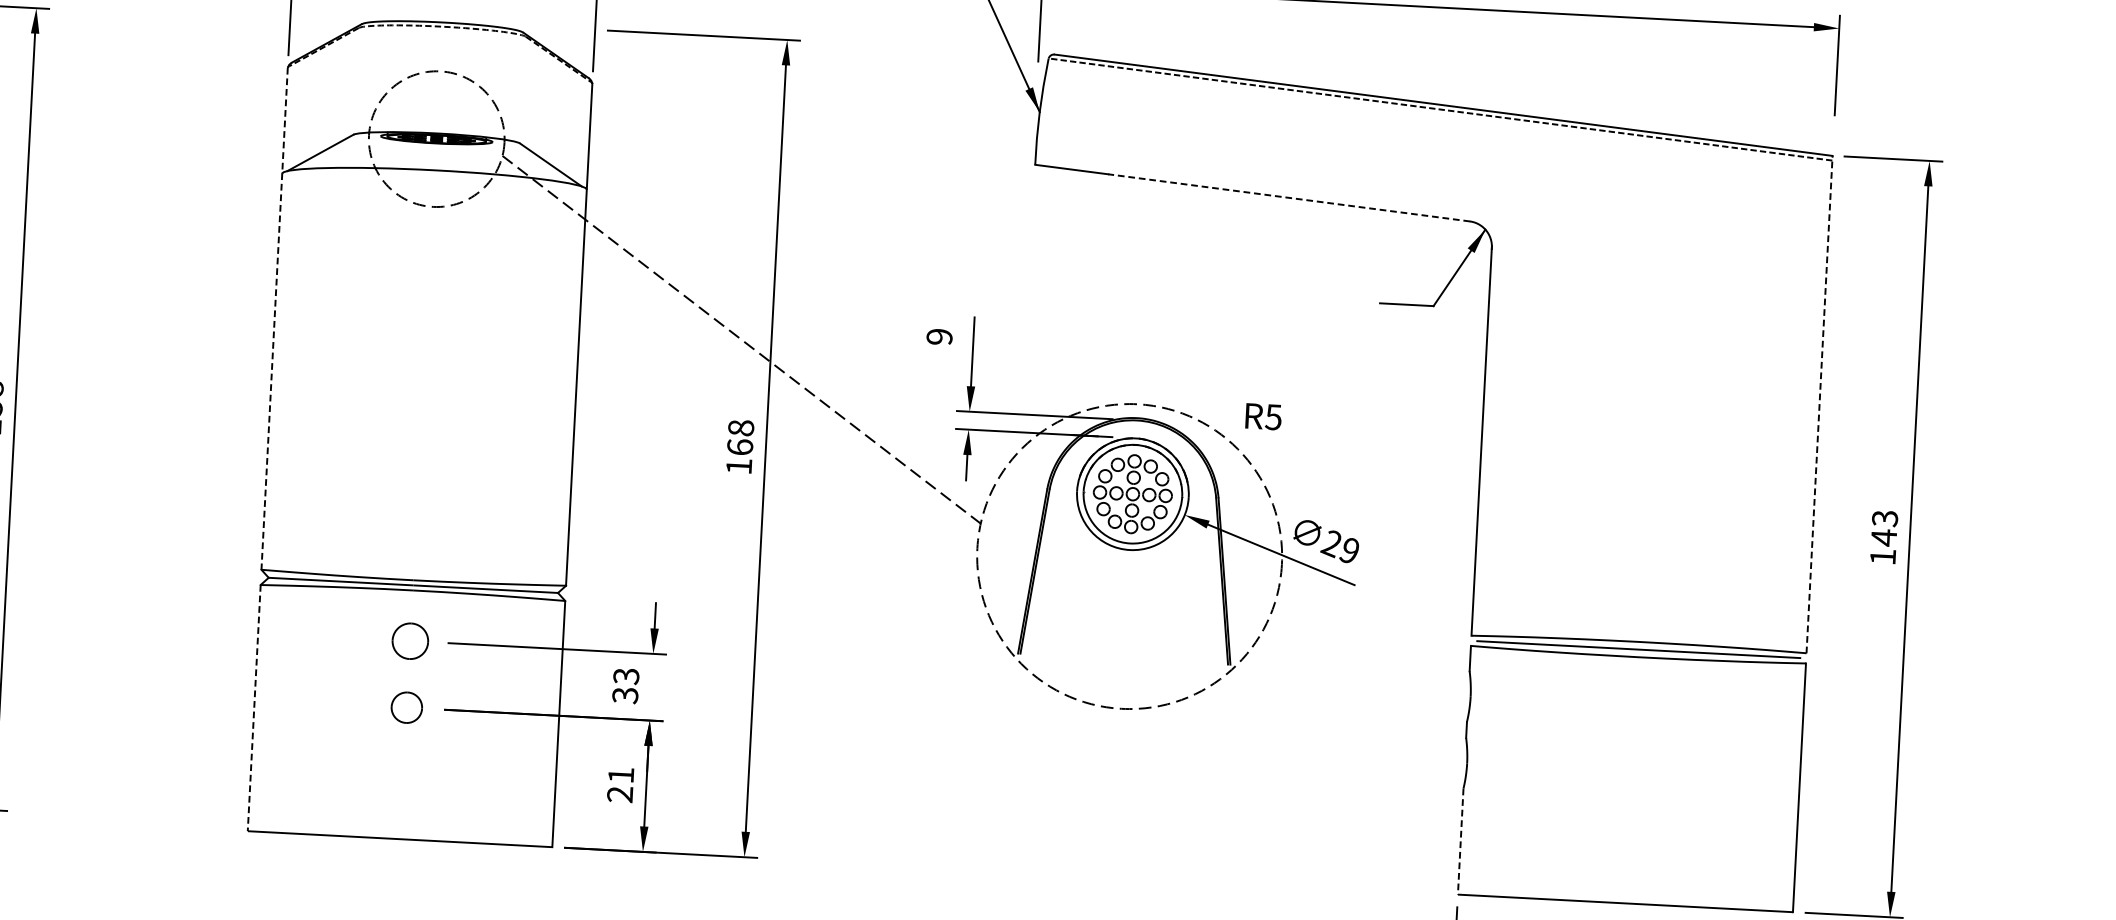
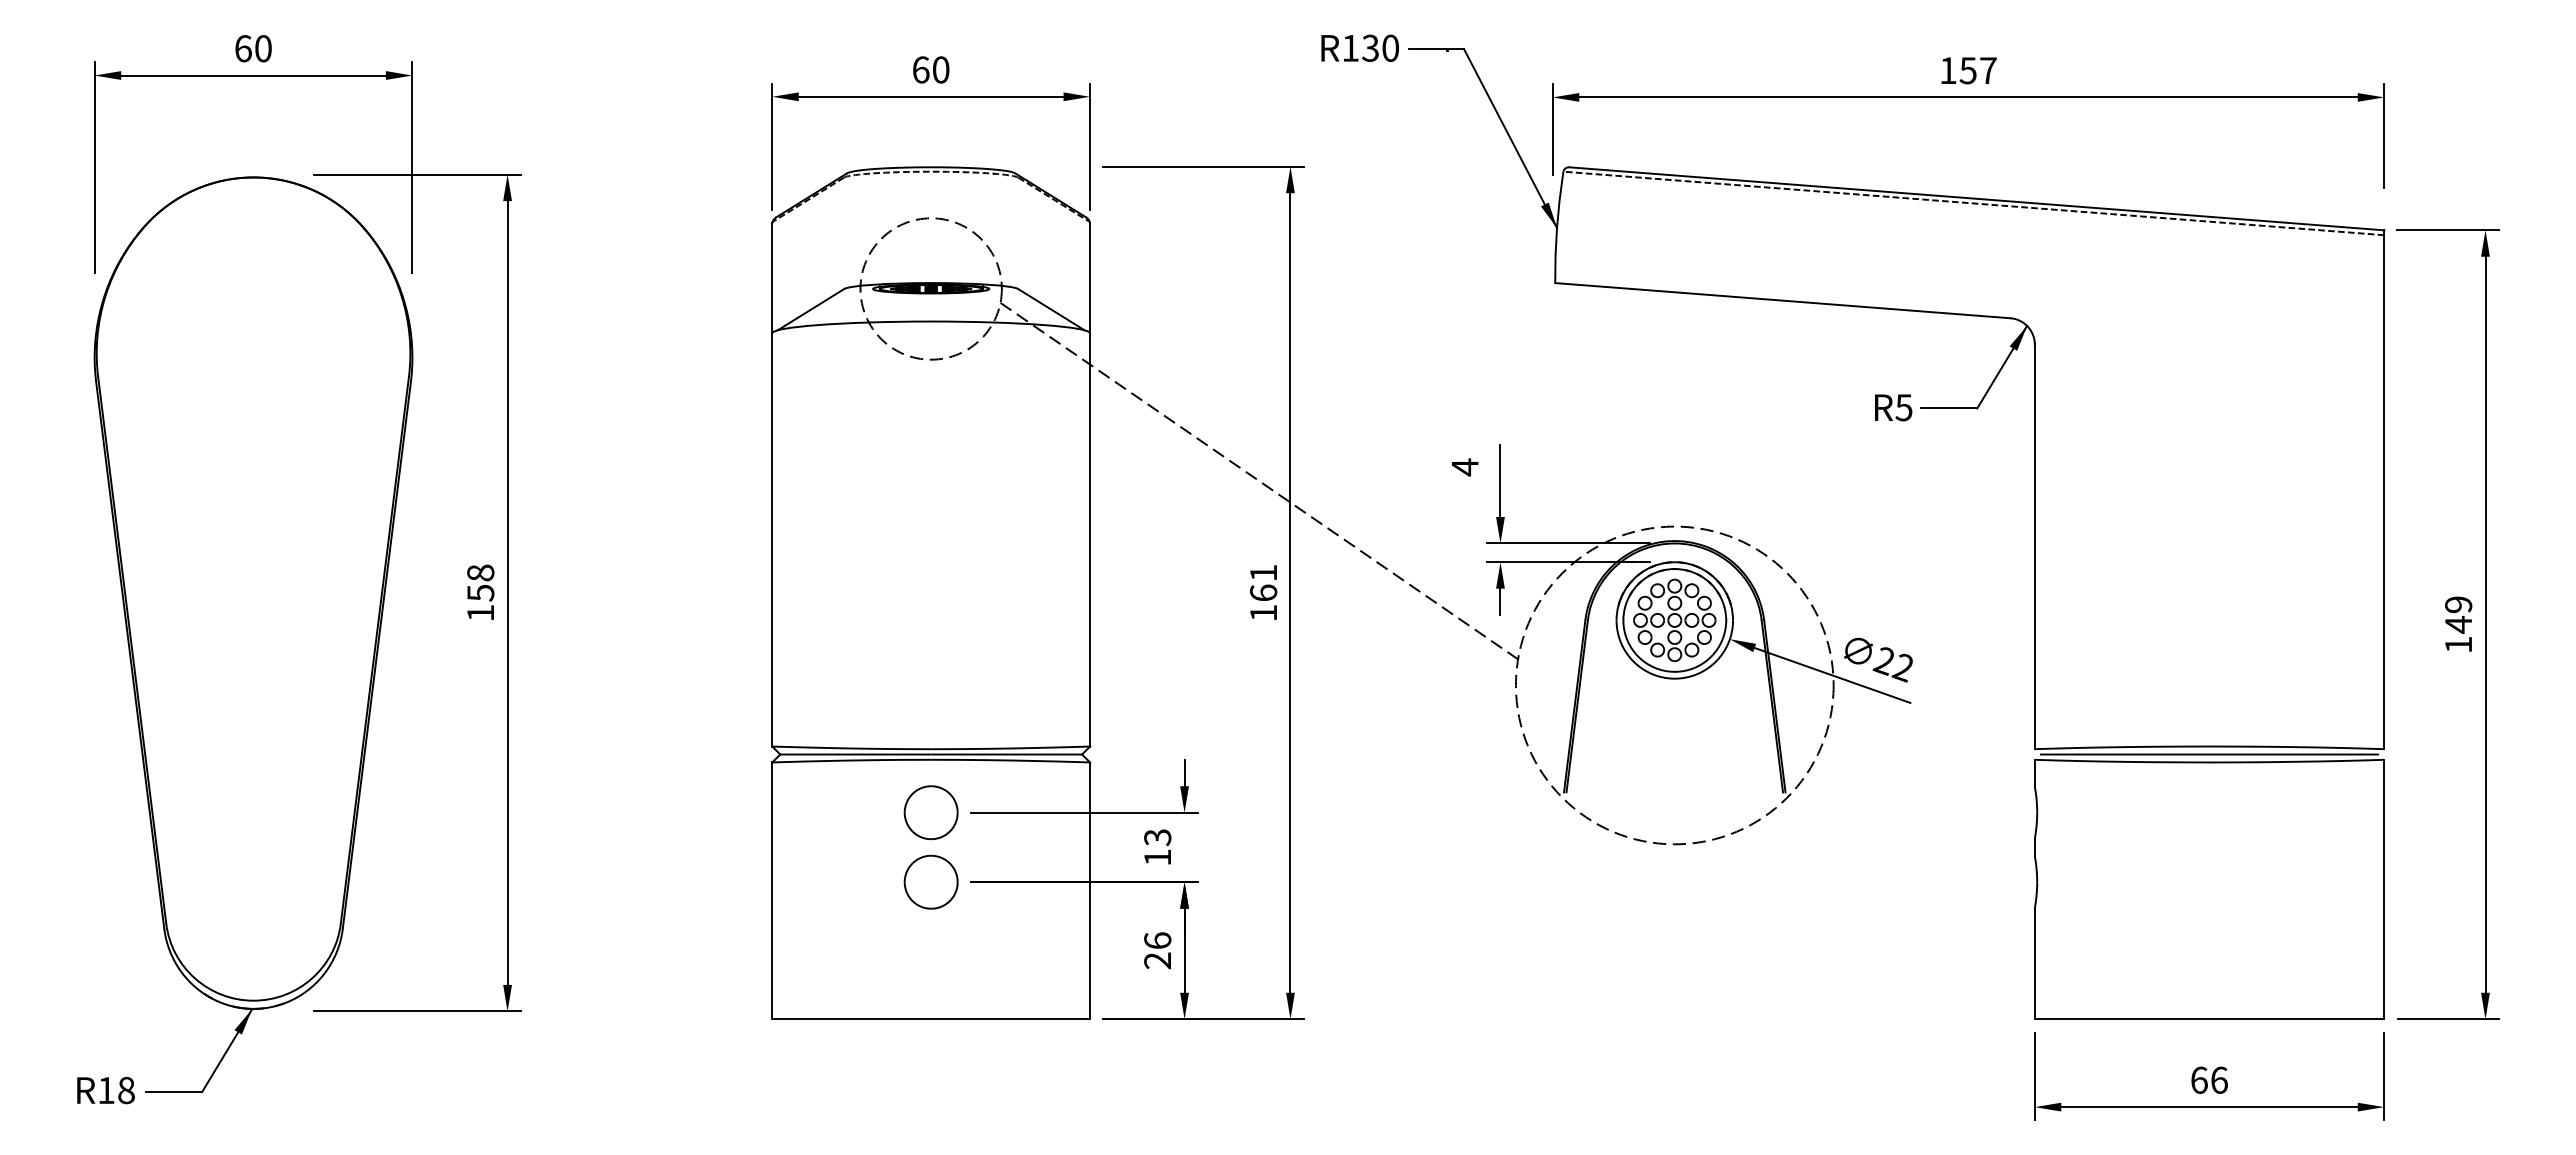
line: (1288, 197) -> (1820, 303), dashed -> solid
line: (274, 318) -> (772, 484), dashed -> solid
text: (939, 337) -> (1464, 467), 9 -> 4
line: (1819, 404) -> (2384, 489), dashed -> solid
text: (1263, 416) -> (1893, 407), moved
text: (741, 427) -> (1263, 572), 168 -> 161
text: (1884, 518) -> (2458, 604), 143 -> 149
text: (1347, 551) -> (1901, 668), 29 -> 22
part: (409, 640) -> (930, 812), size x1.43
text: (625, 695) -> (1157, 857), 33 -> 13
part: (406, 707) -> (930, 881), size x1.67
line: (254, 708) -> (772, 891), dashed -> solid
text: (620, 775) -> (1157, 940), 21 -> 26
line: (1460, 842) -> (2034, 964), dashed -> solid

